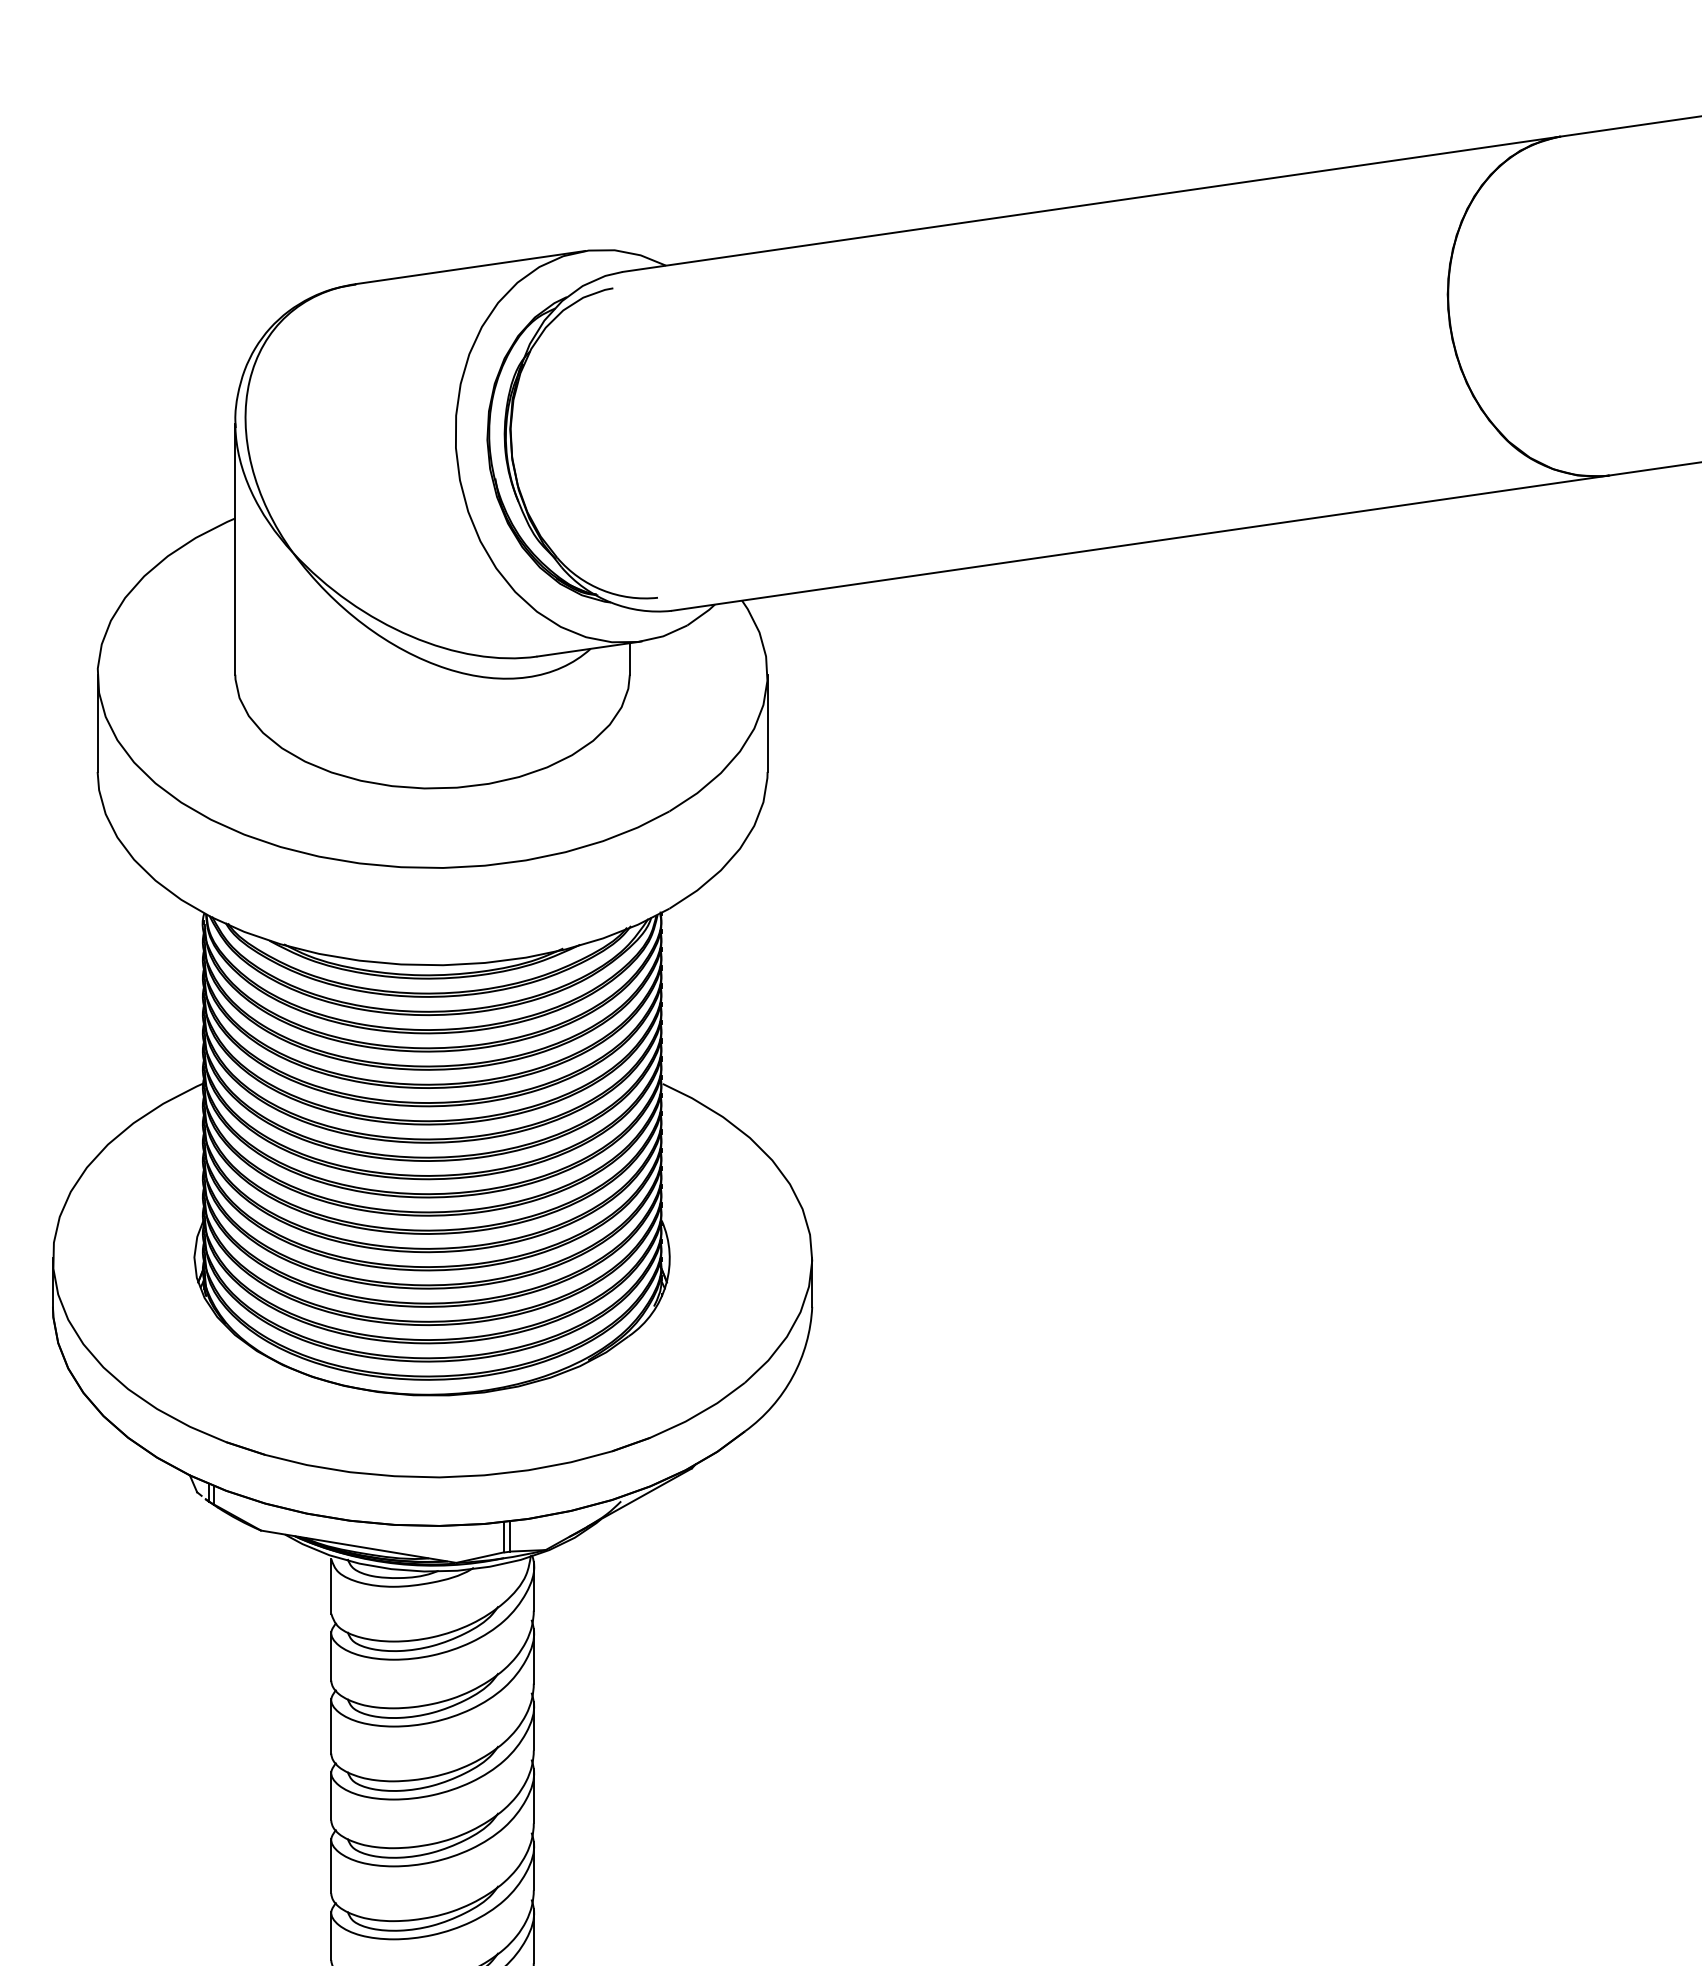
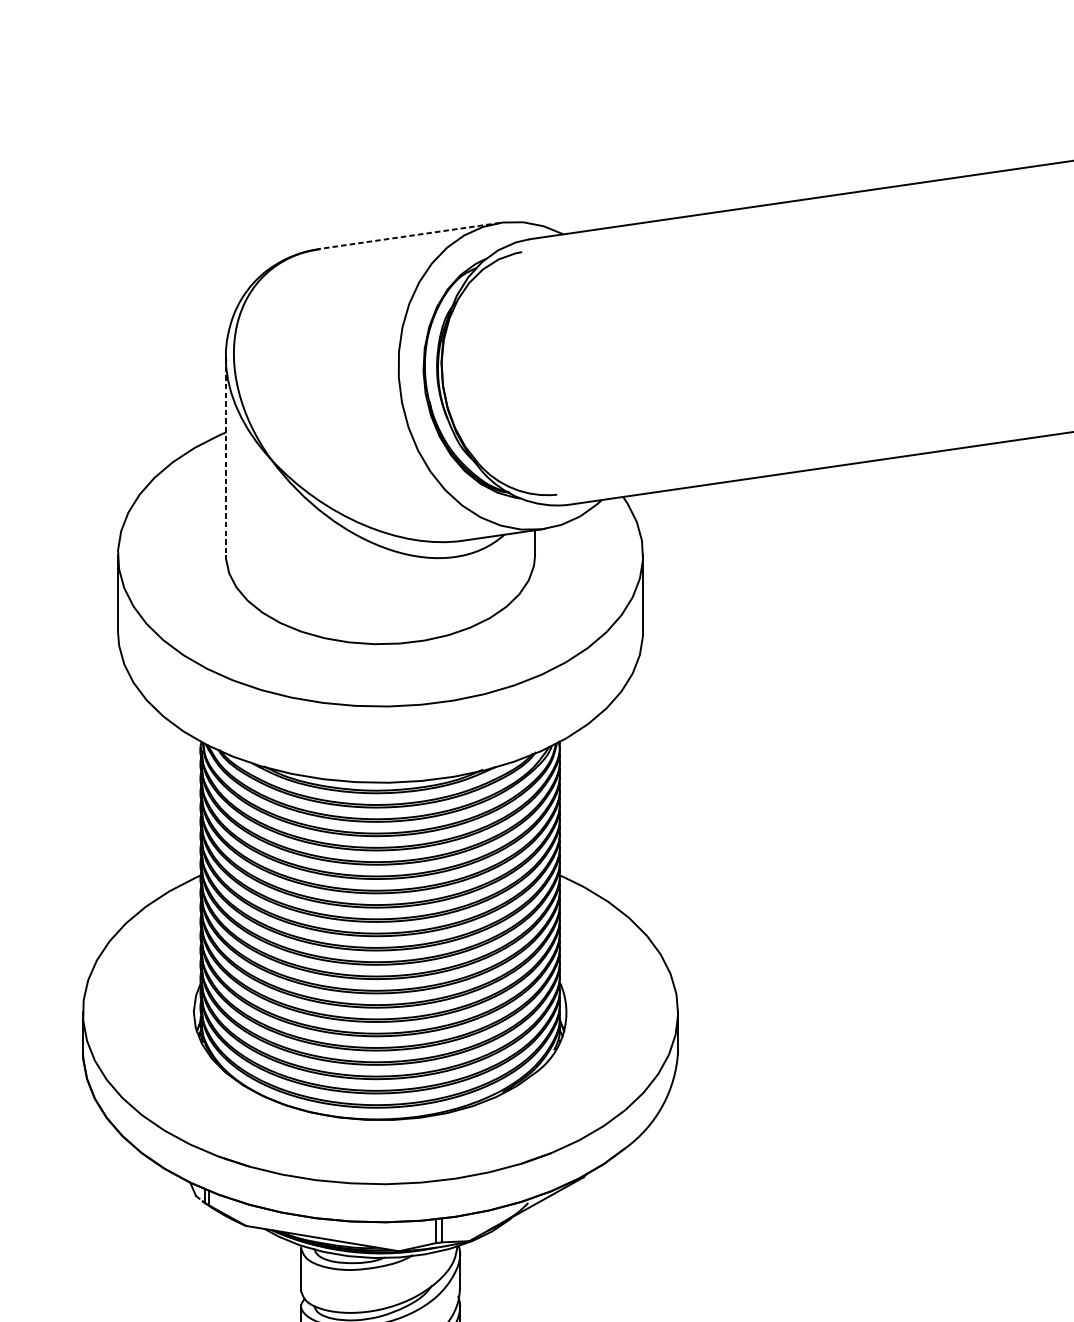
line: (470, 267) -> (410, 235), solid -> dashed
line: (235, 549) -> (226, 456), solid -> dashed

